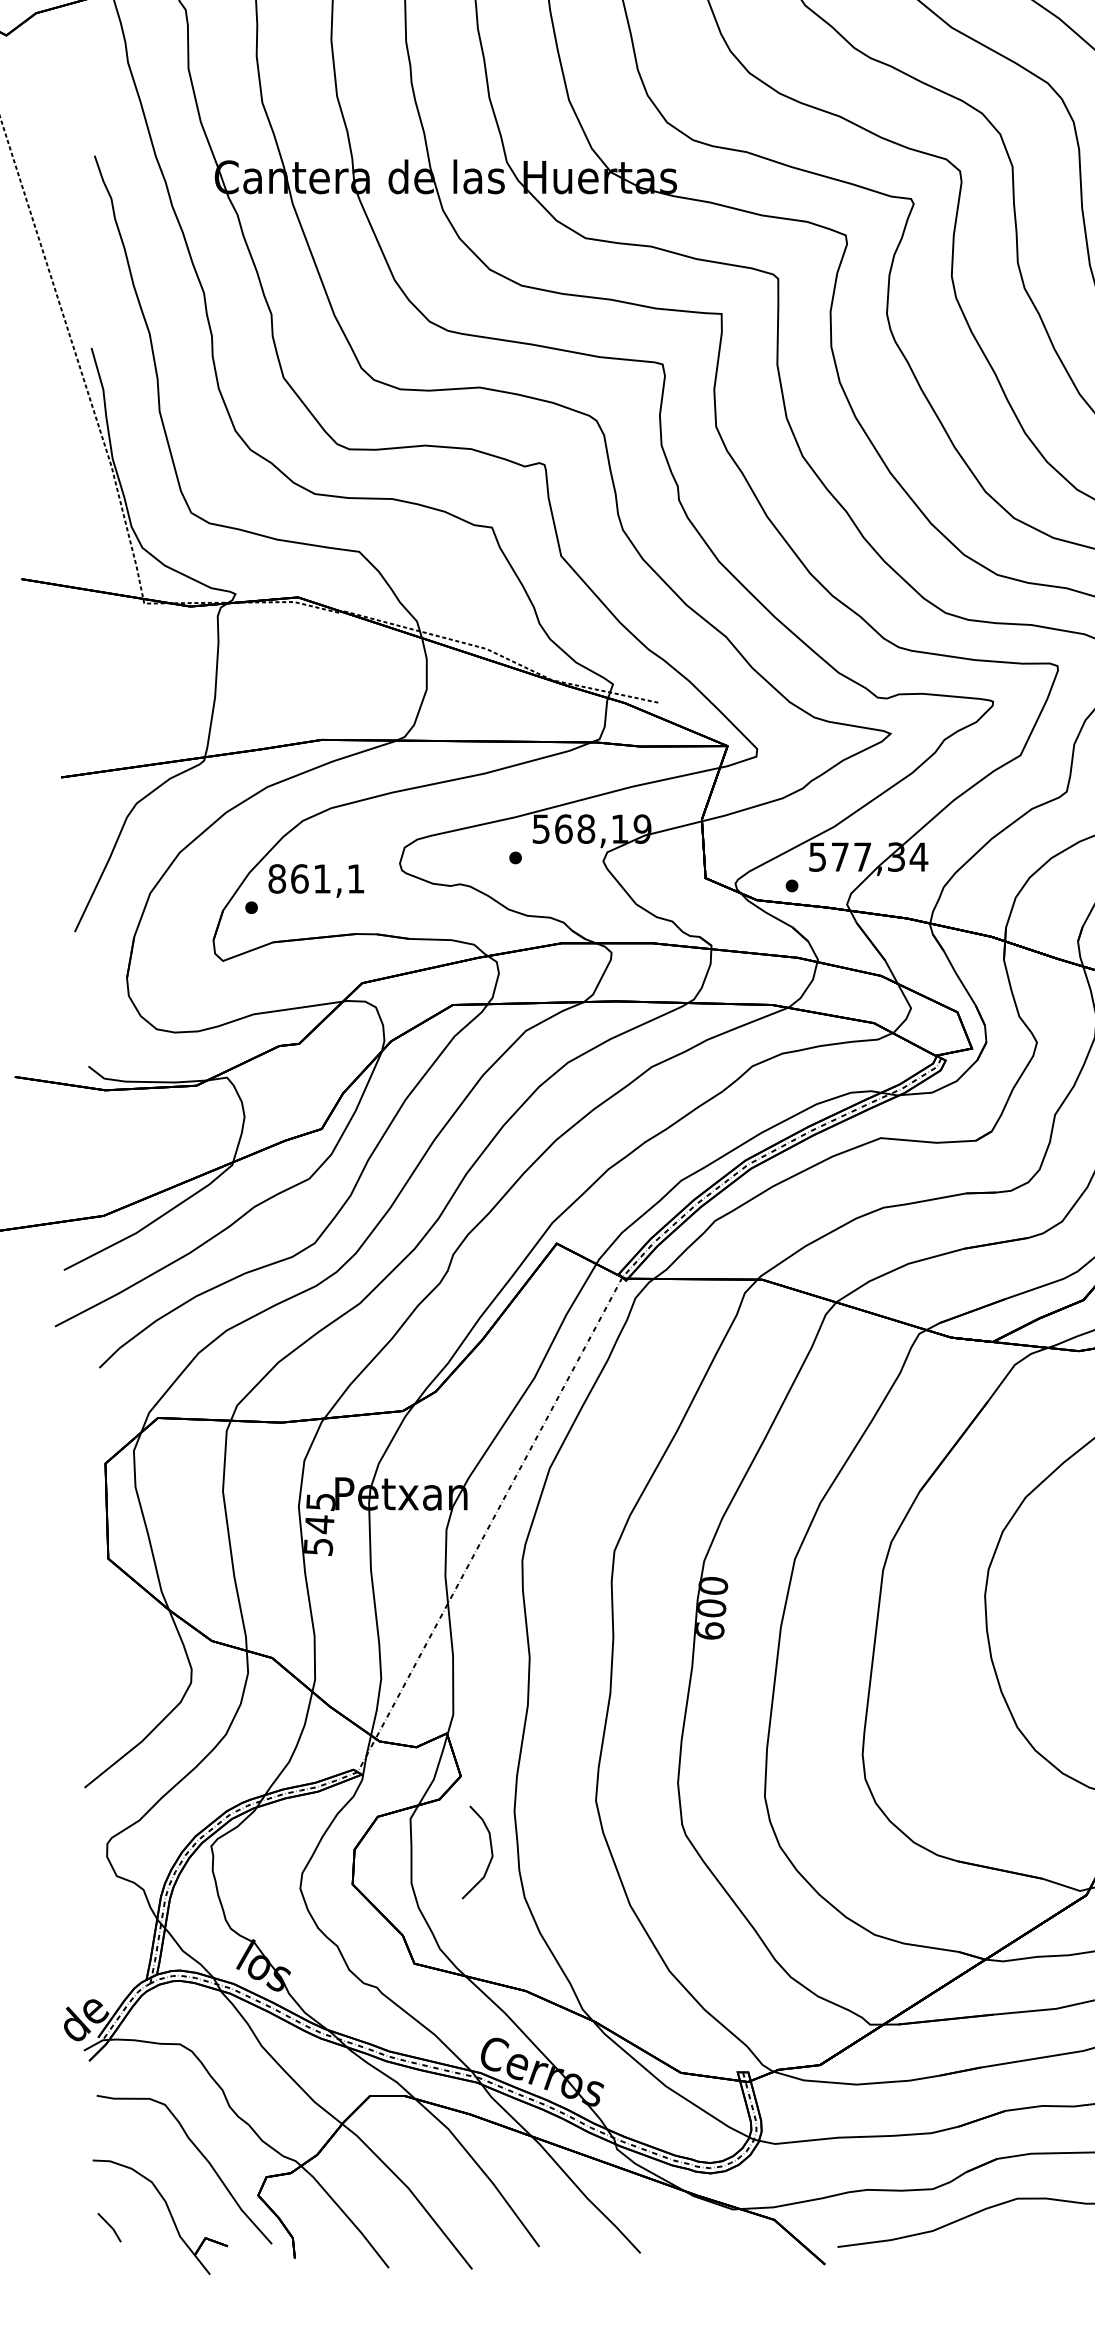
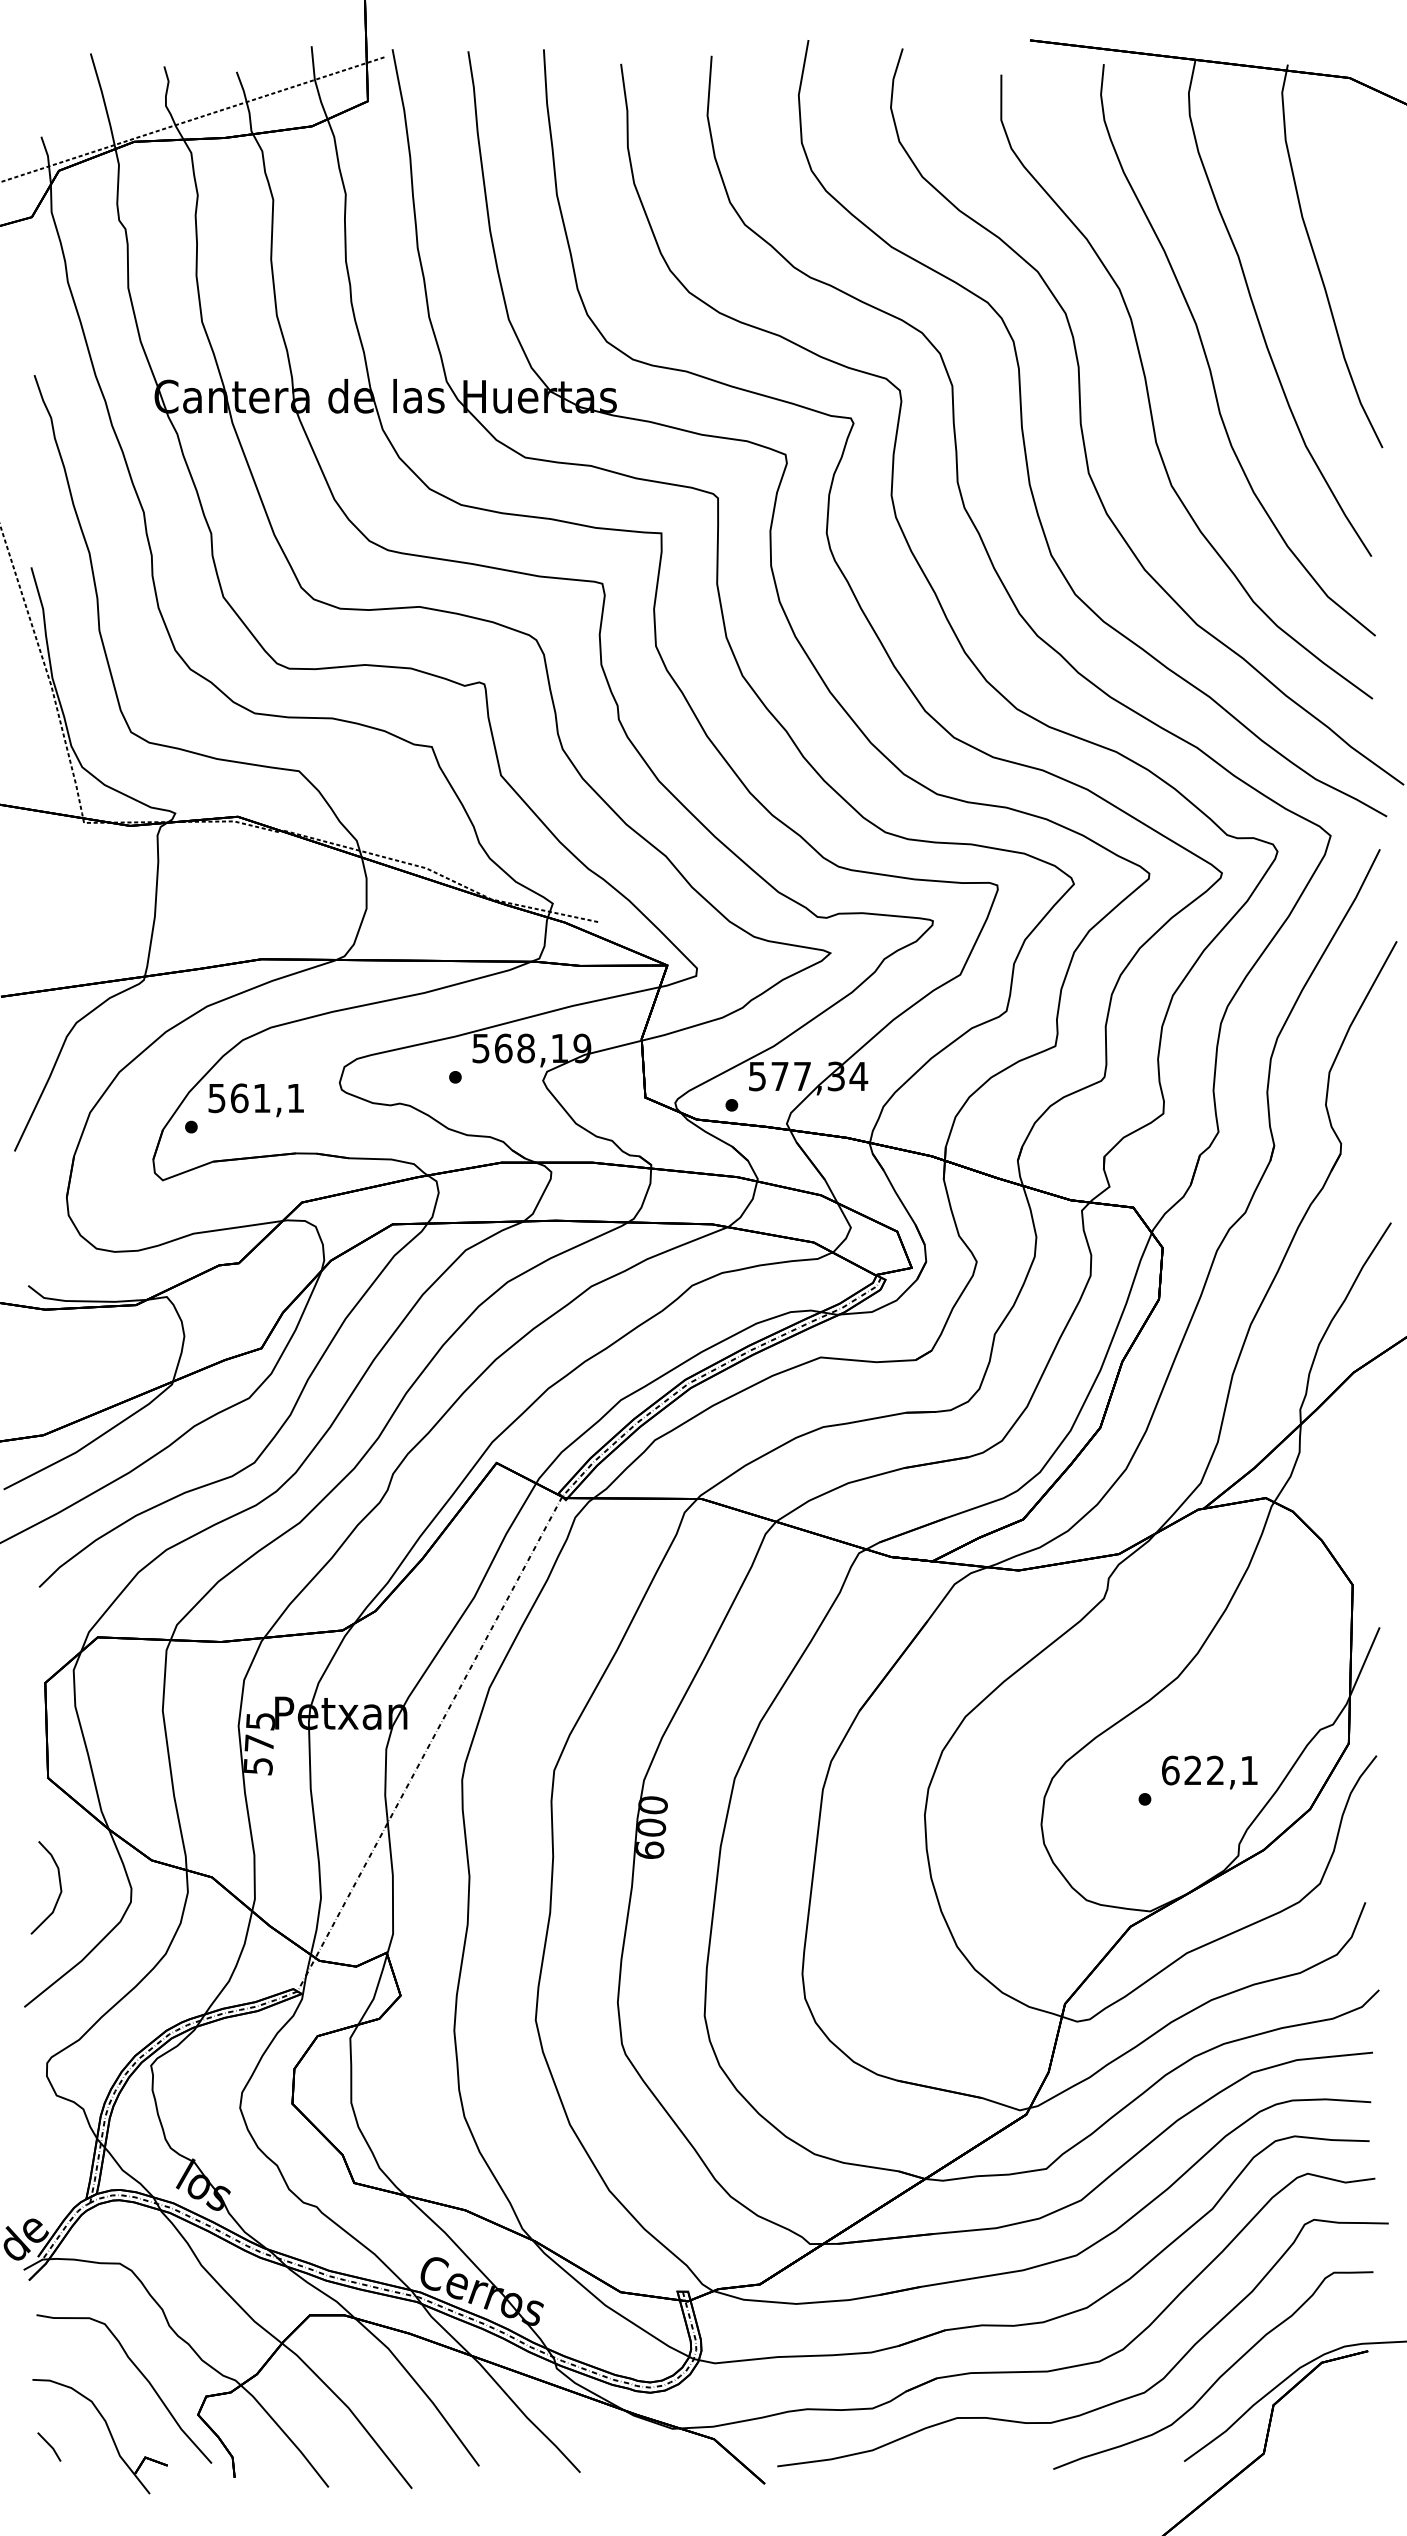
text: (276, 879) -> (216, 1098), 861,1 -> 561,1
text: (319, 1524) -> (259, 1743), 545 -> 575
curve: (490, 1851) -> (59, 1886), moved

